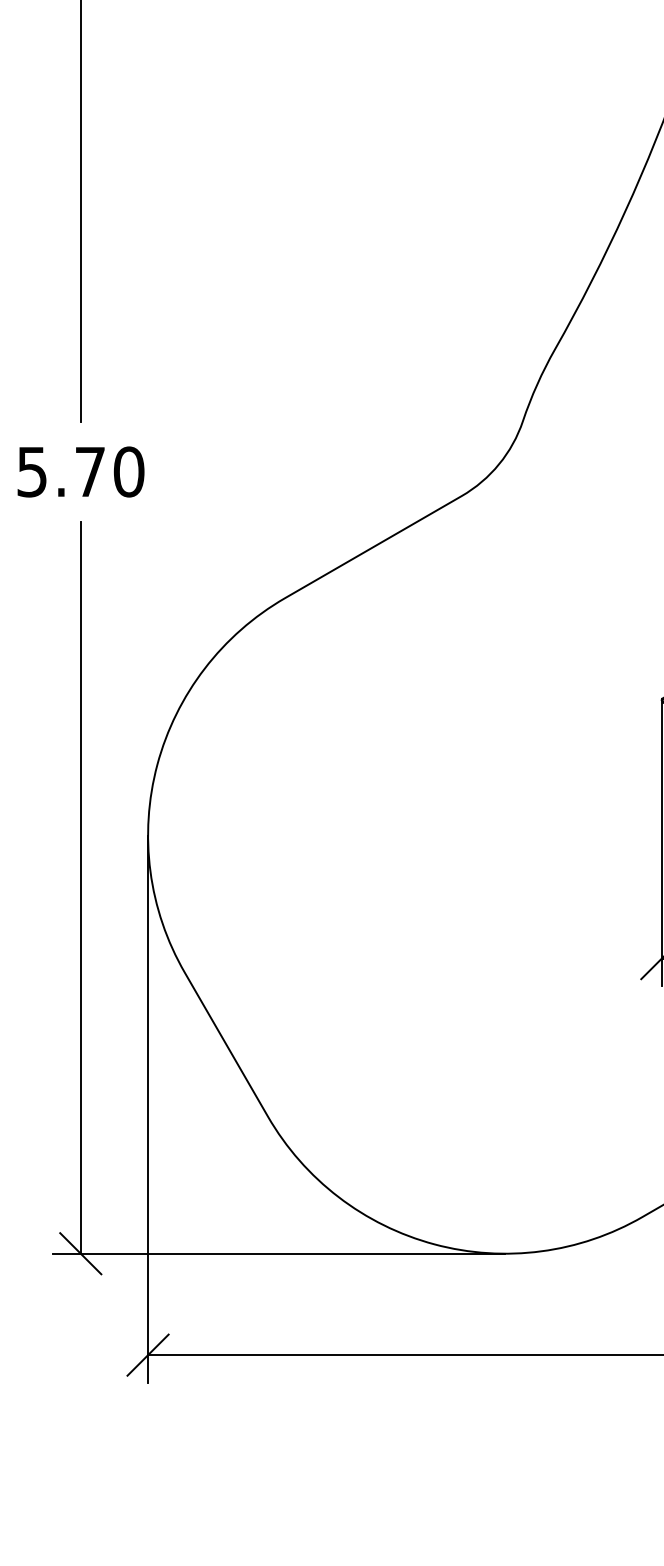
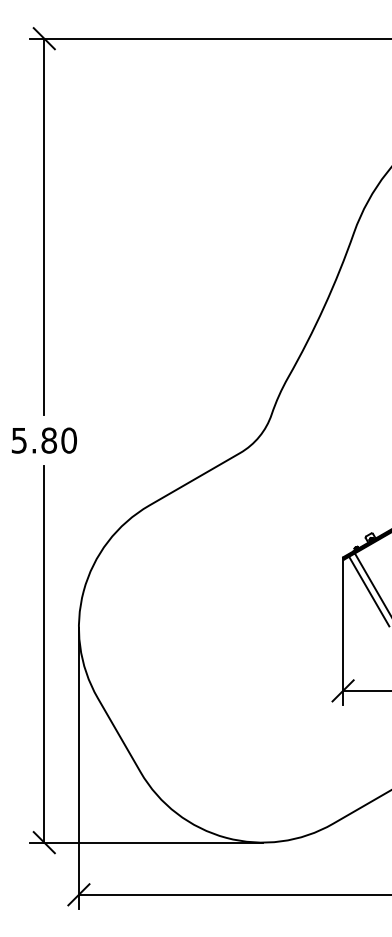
text: (90, 471) -> (49, 440), 5.70 -> 5.80

